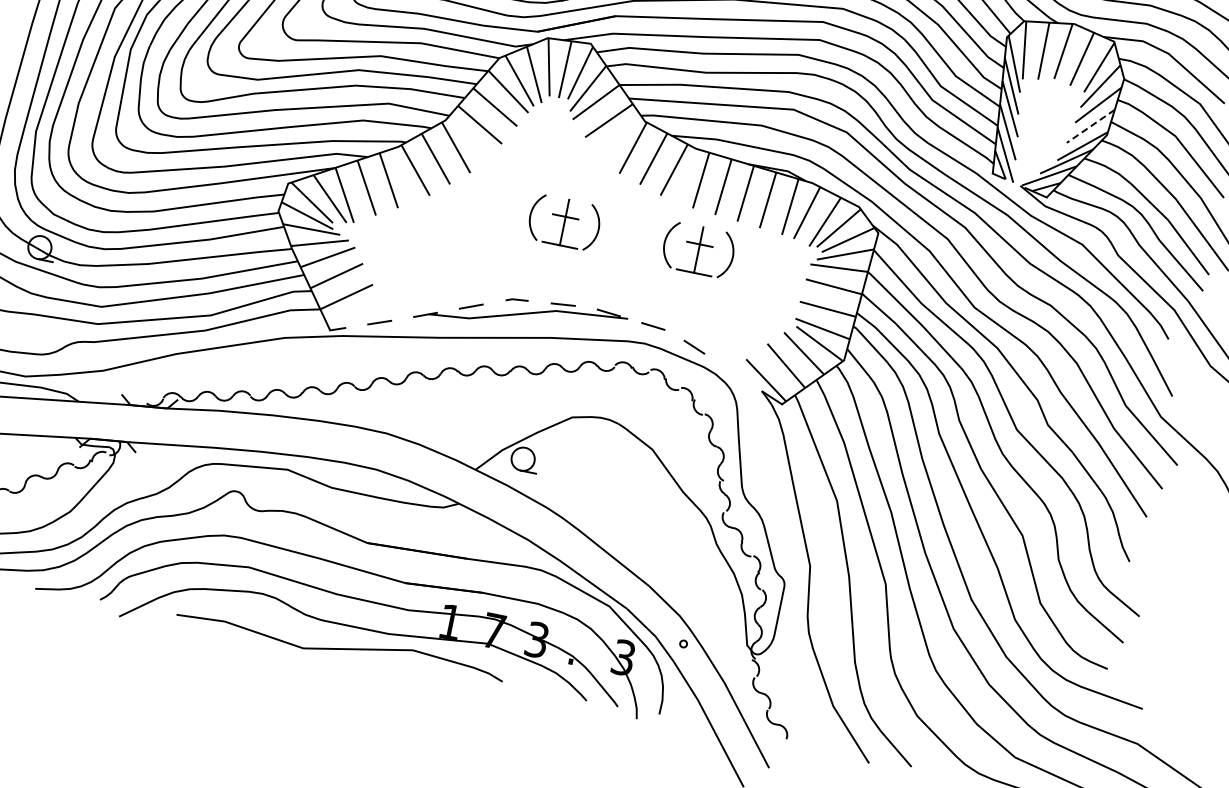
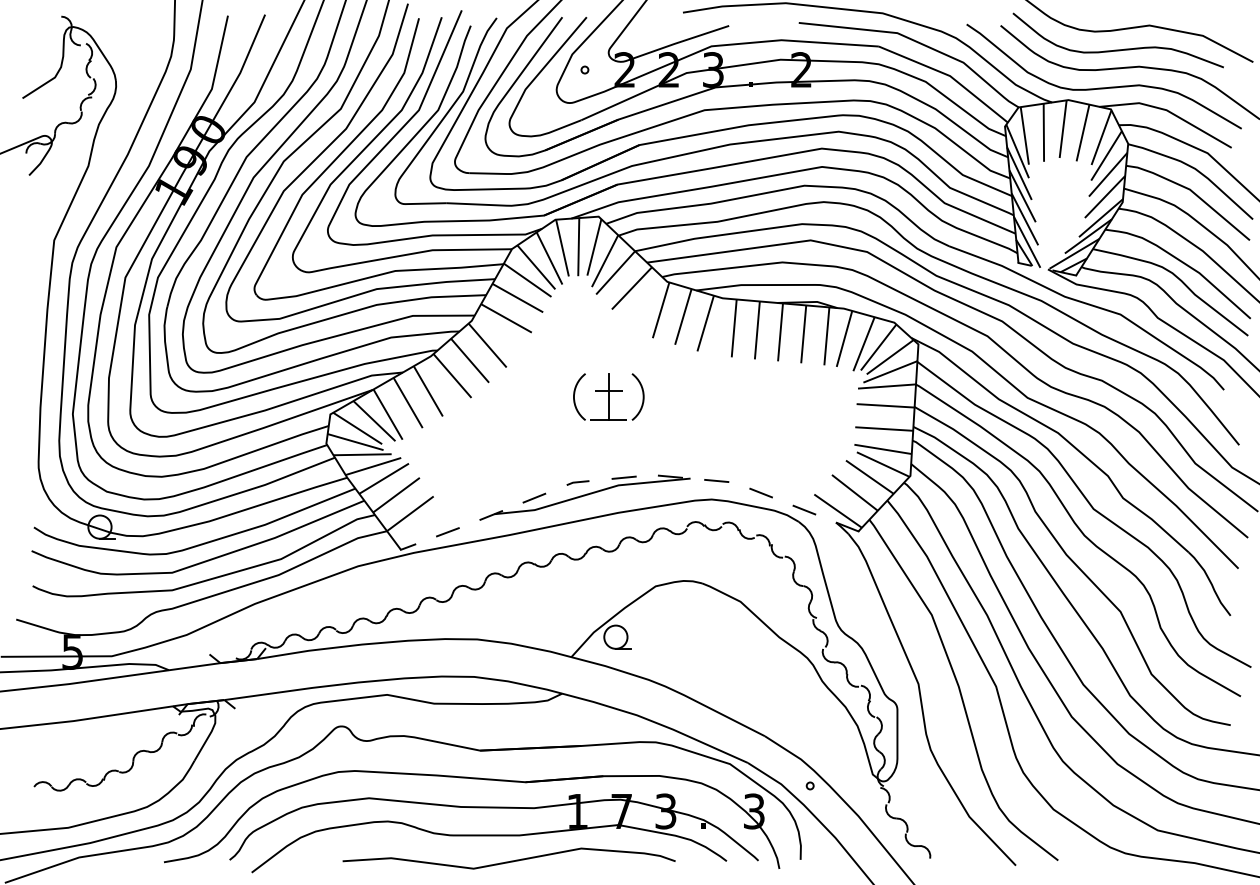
line: (1090, 126) -> (1104, 197), dashed -> solid
part: (698, 249) -> (745, 396), removed
line: (733, 372) -> (804, 509), added
curve: (341, 647) -> (510, 860), moved

